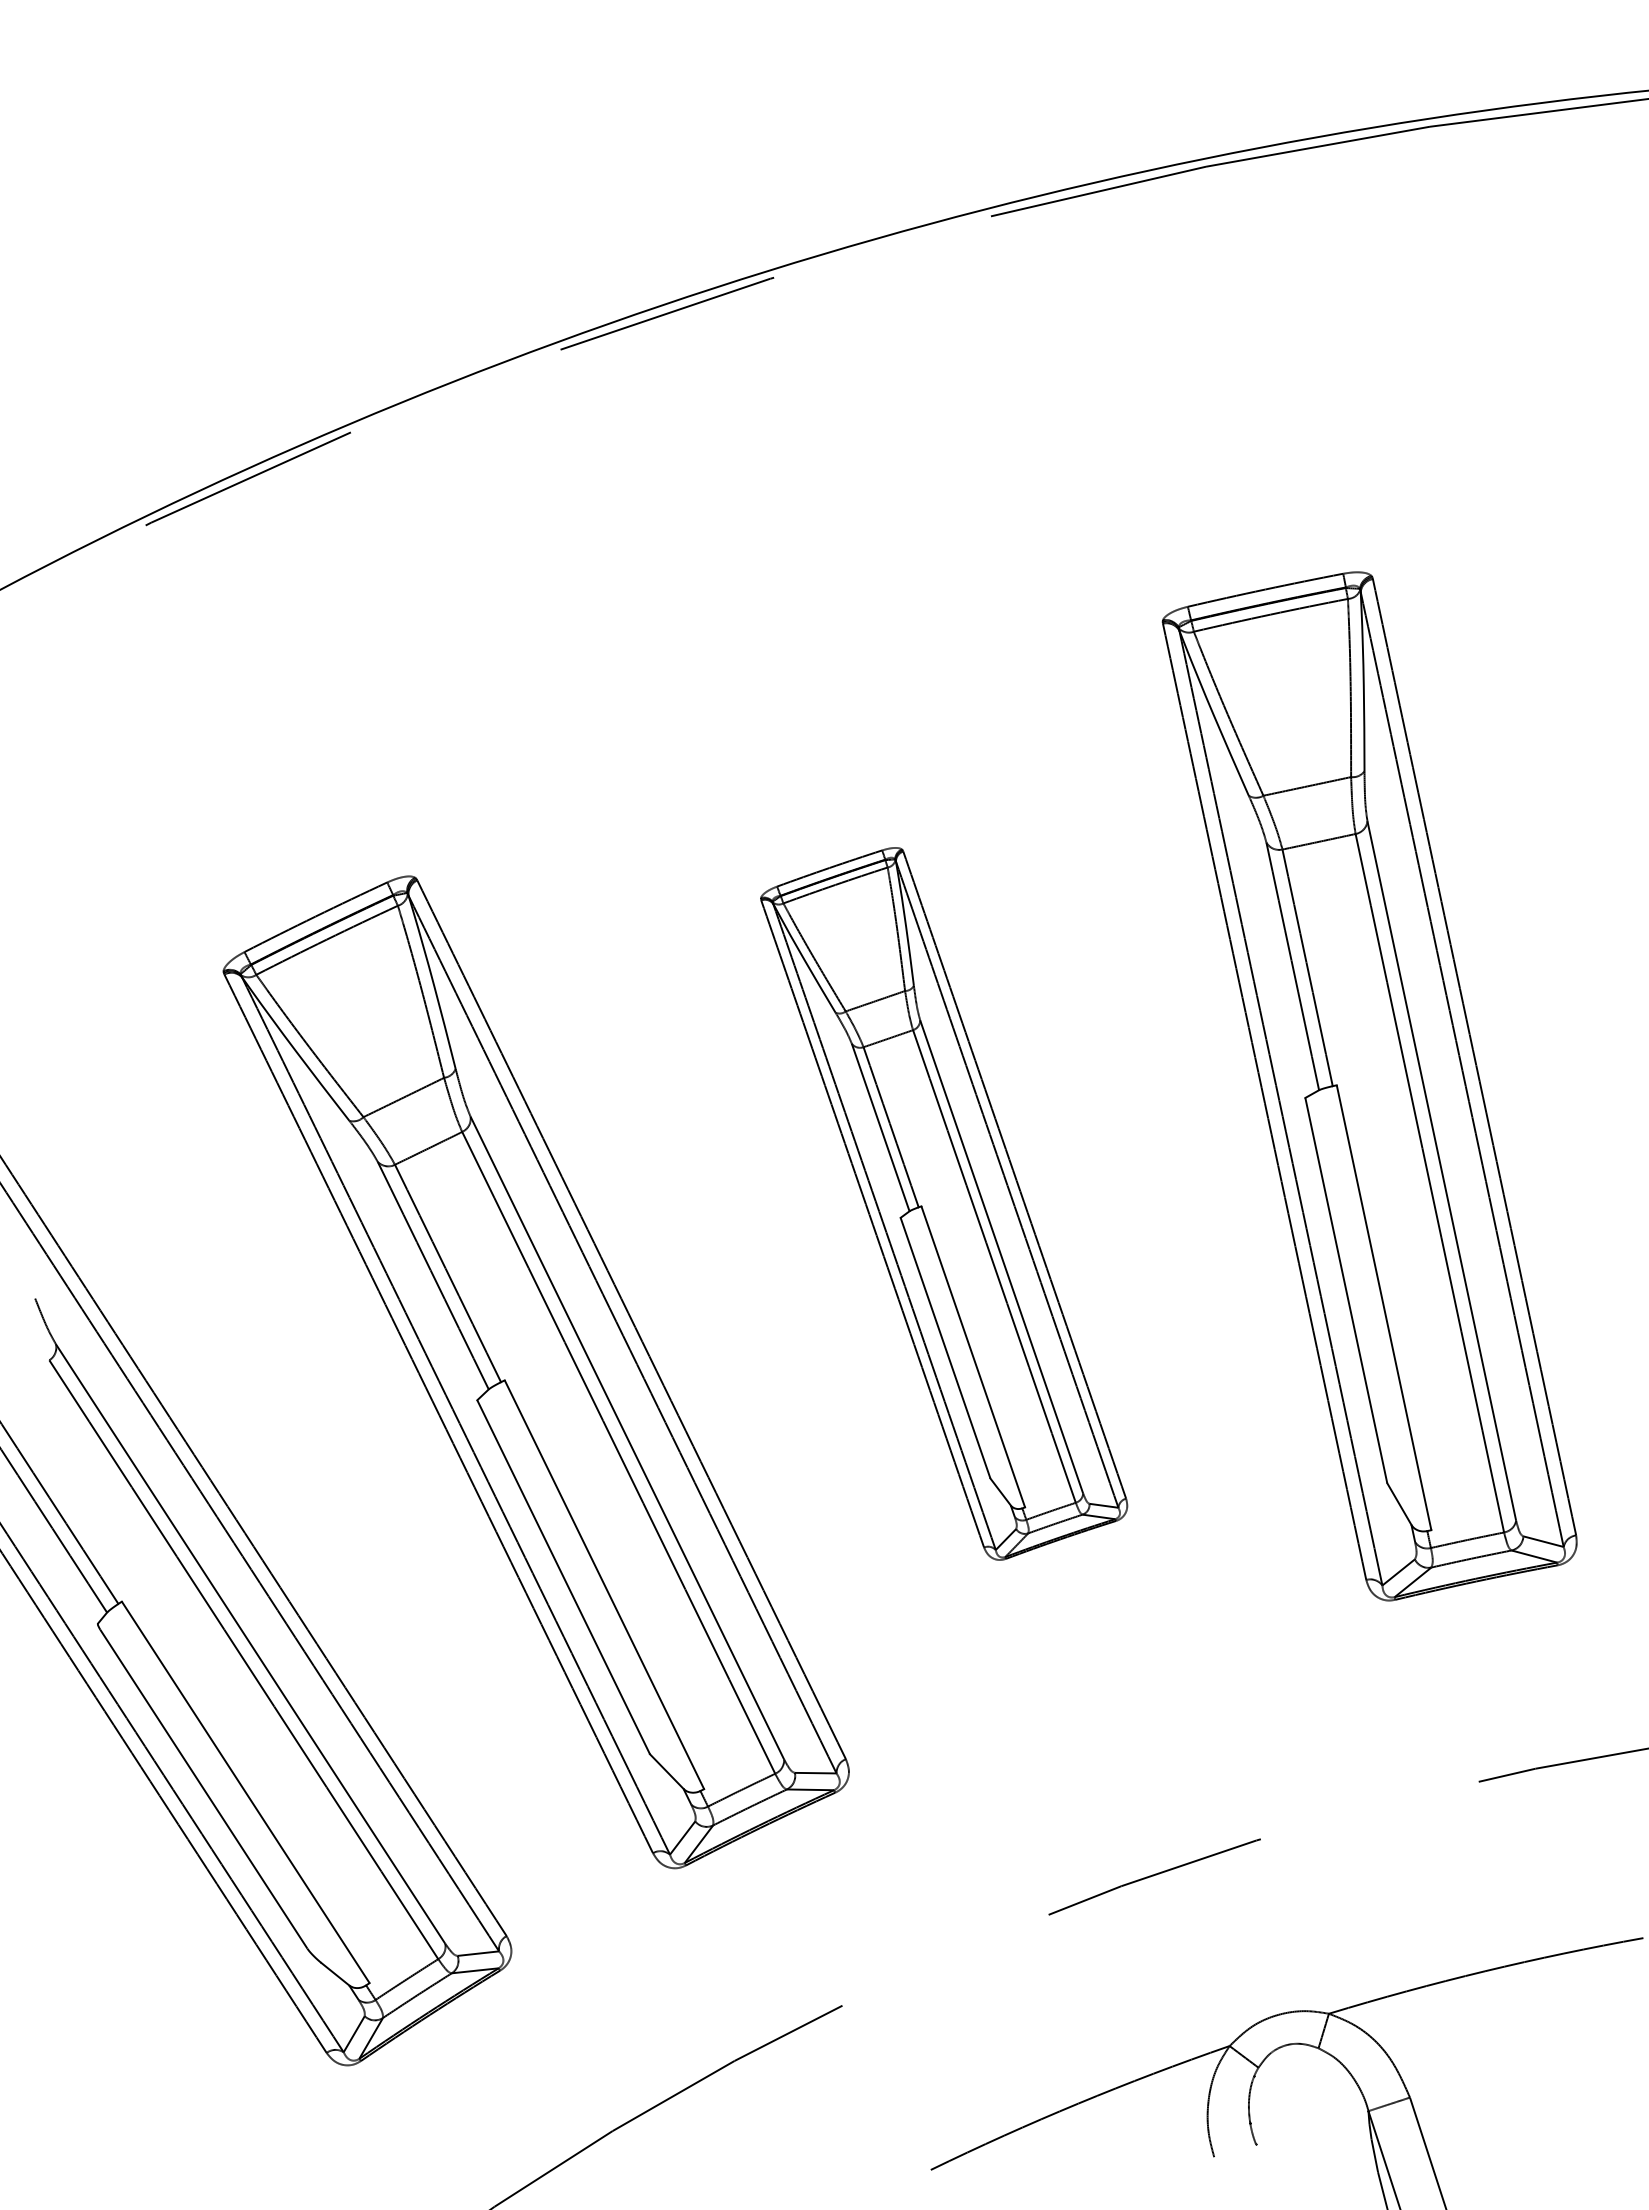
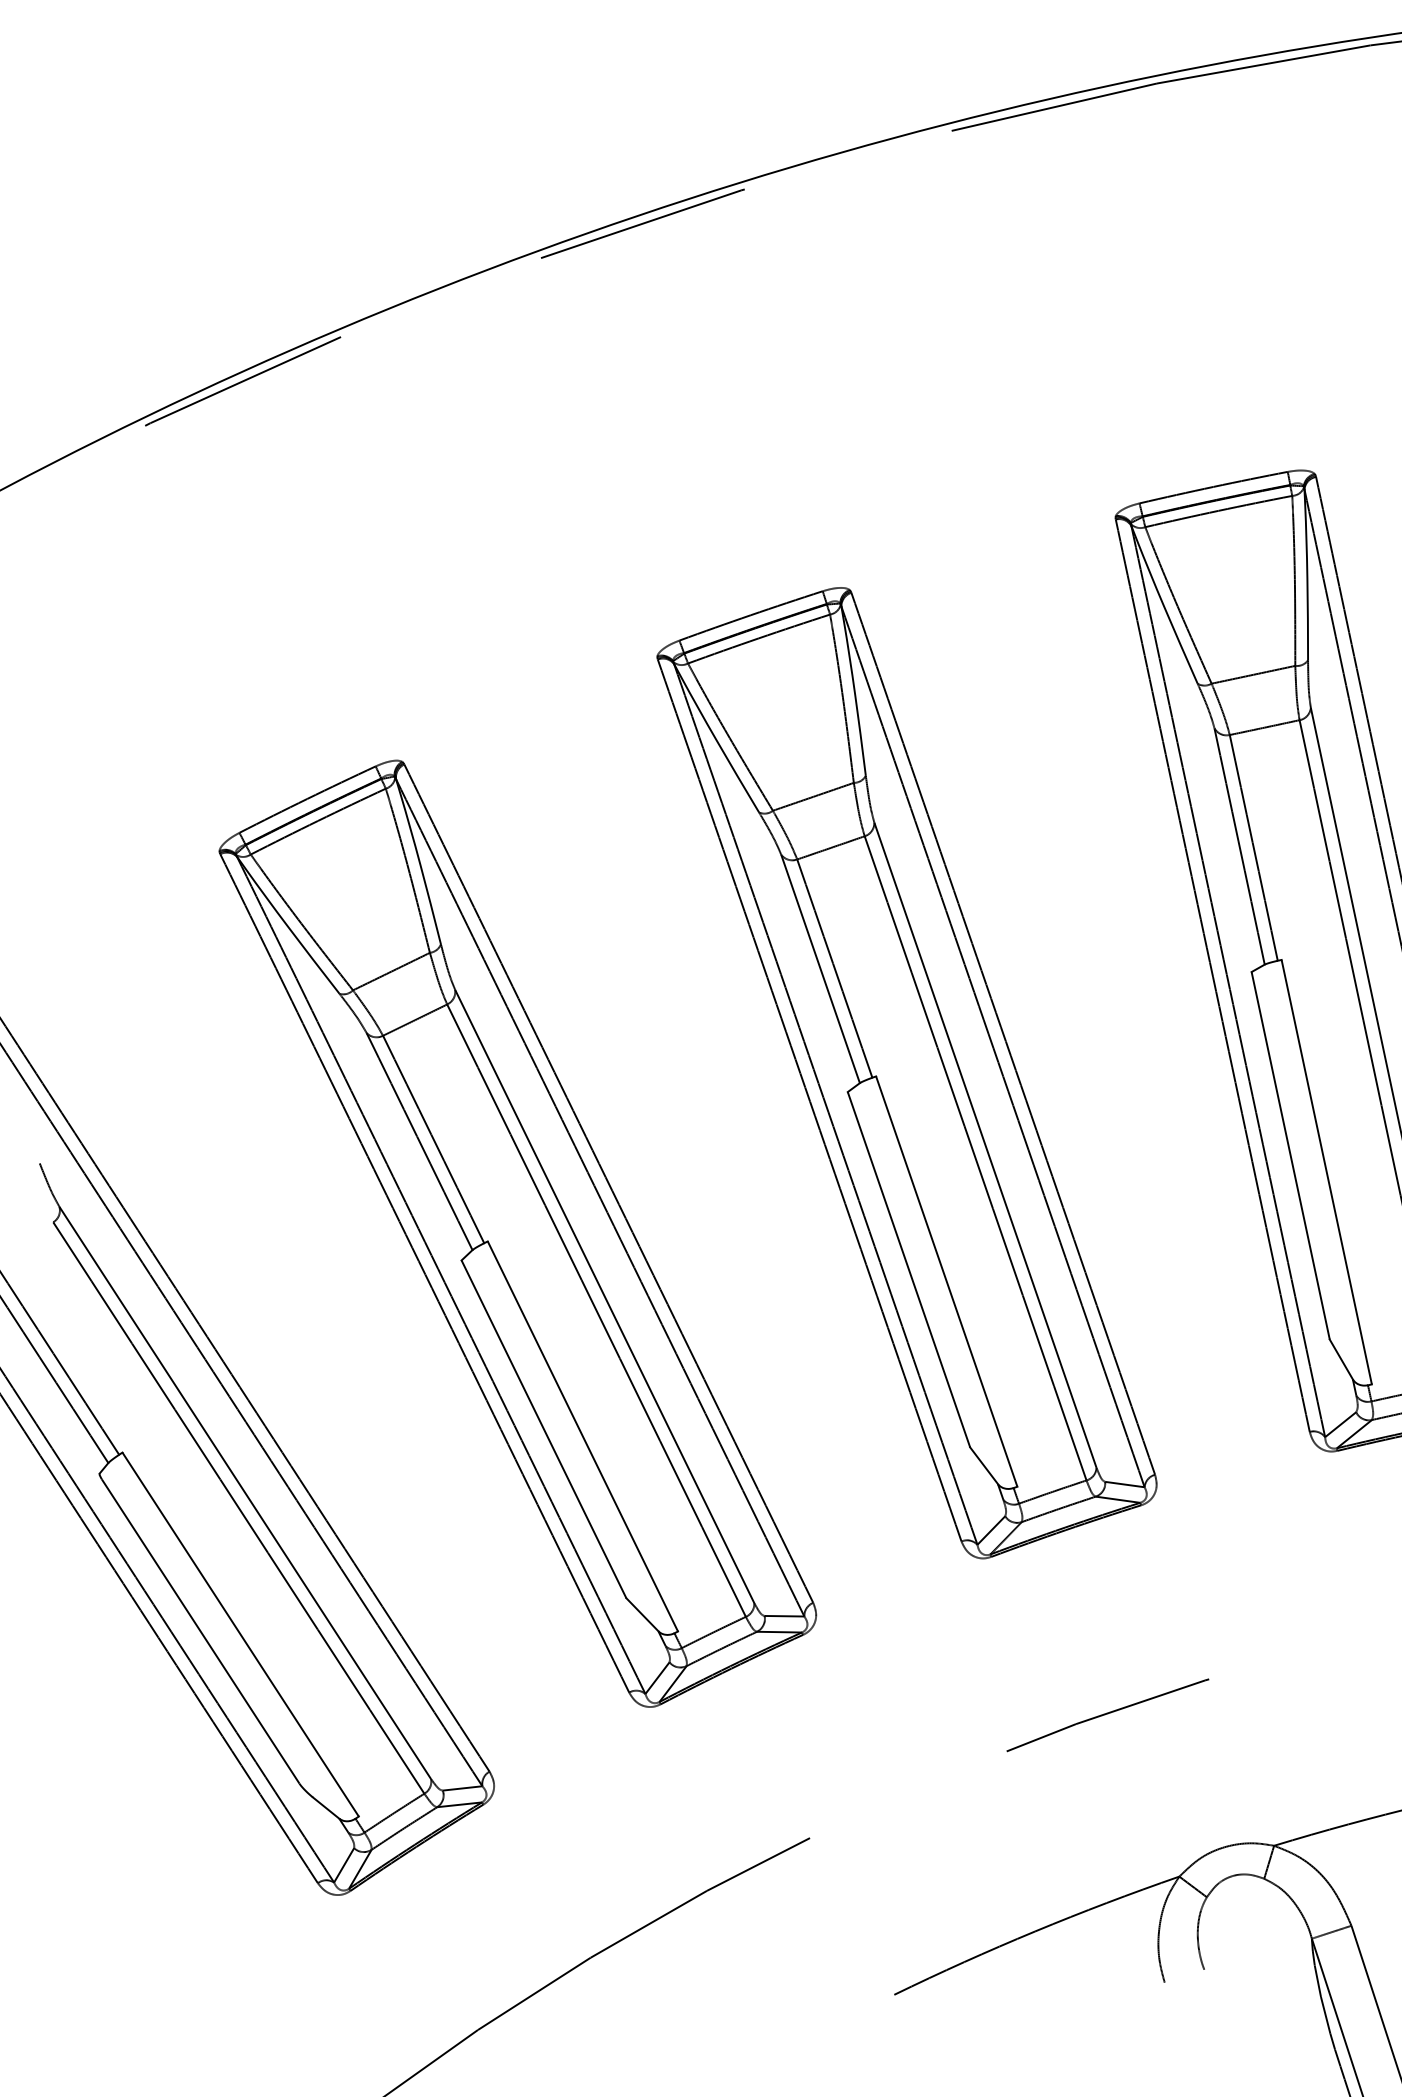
part: (943, 1203) -> (906, 1072), size x1.43

